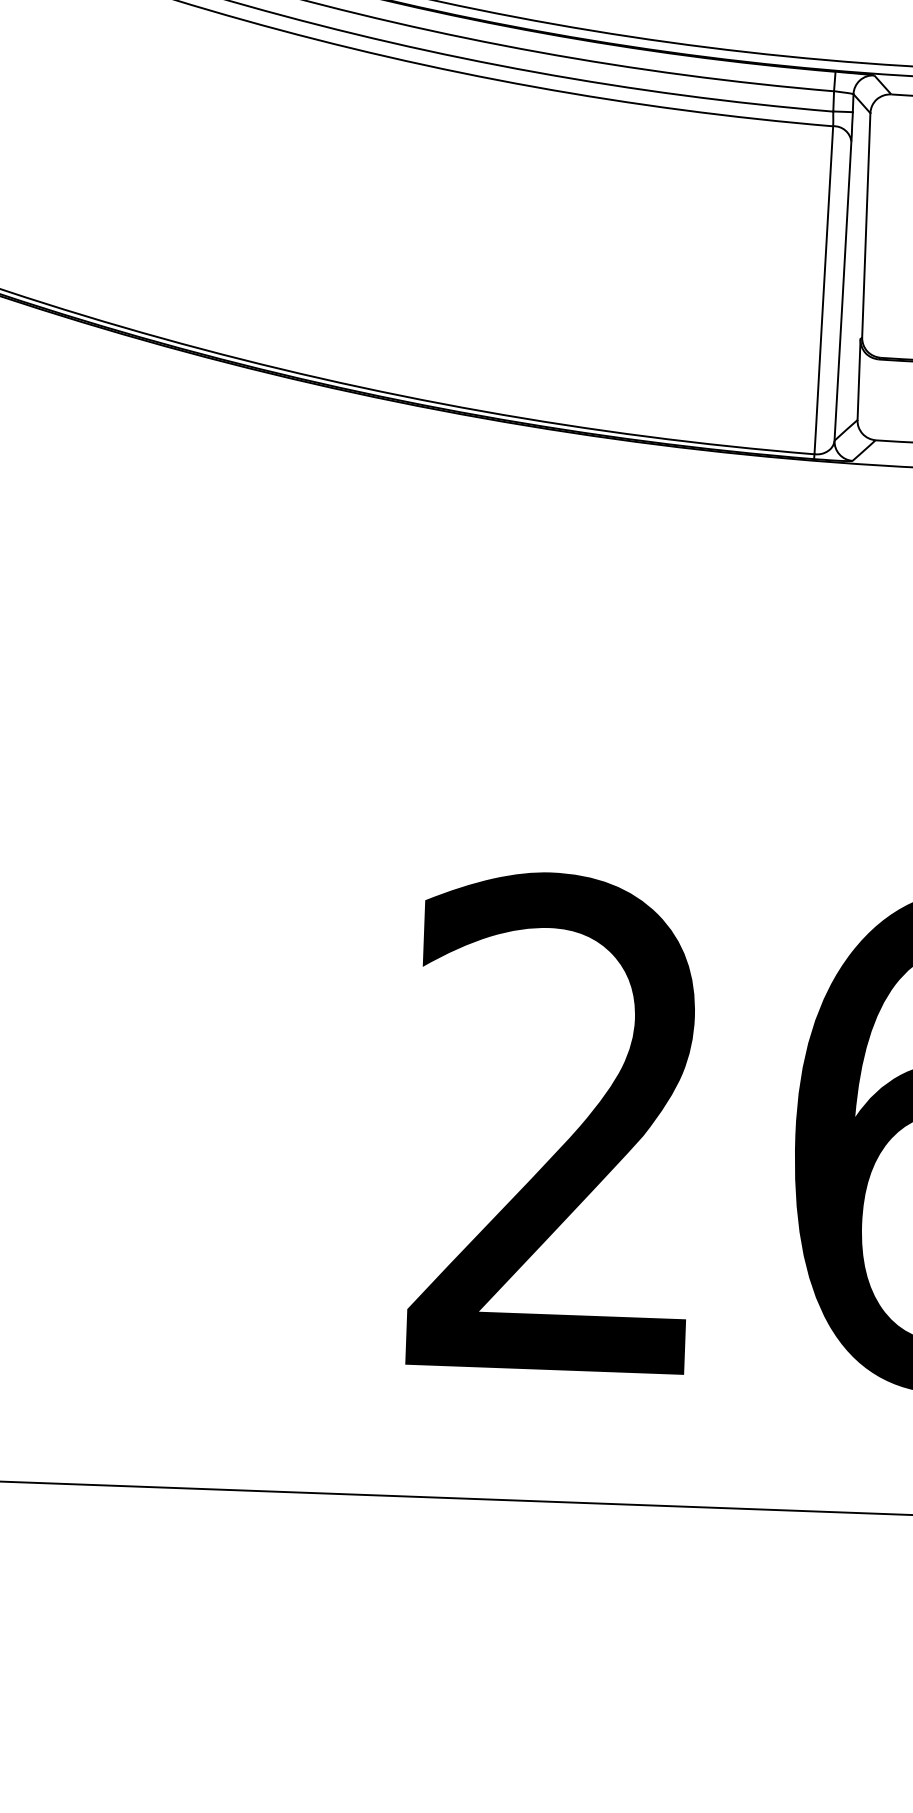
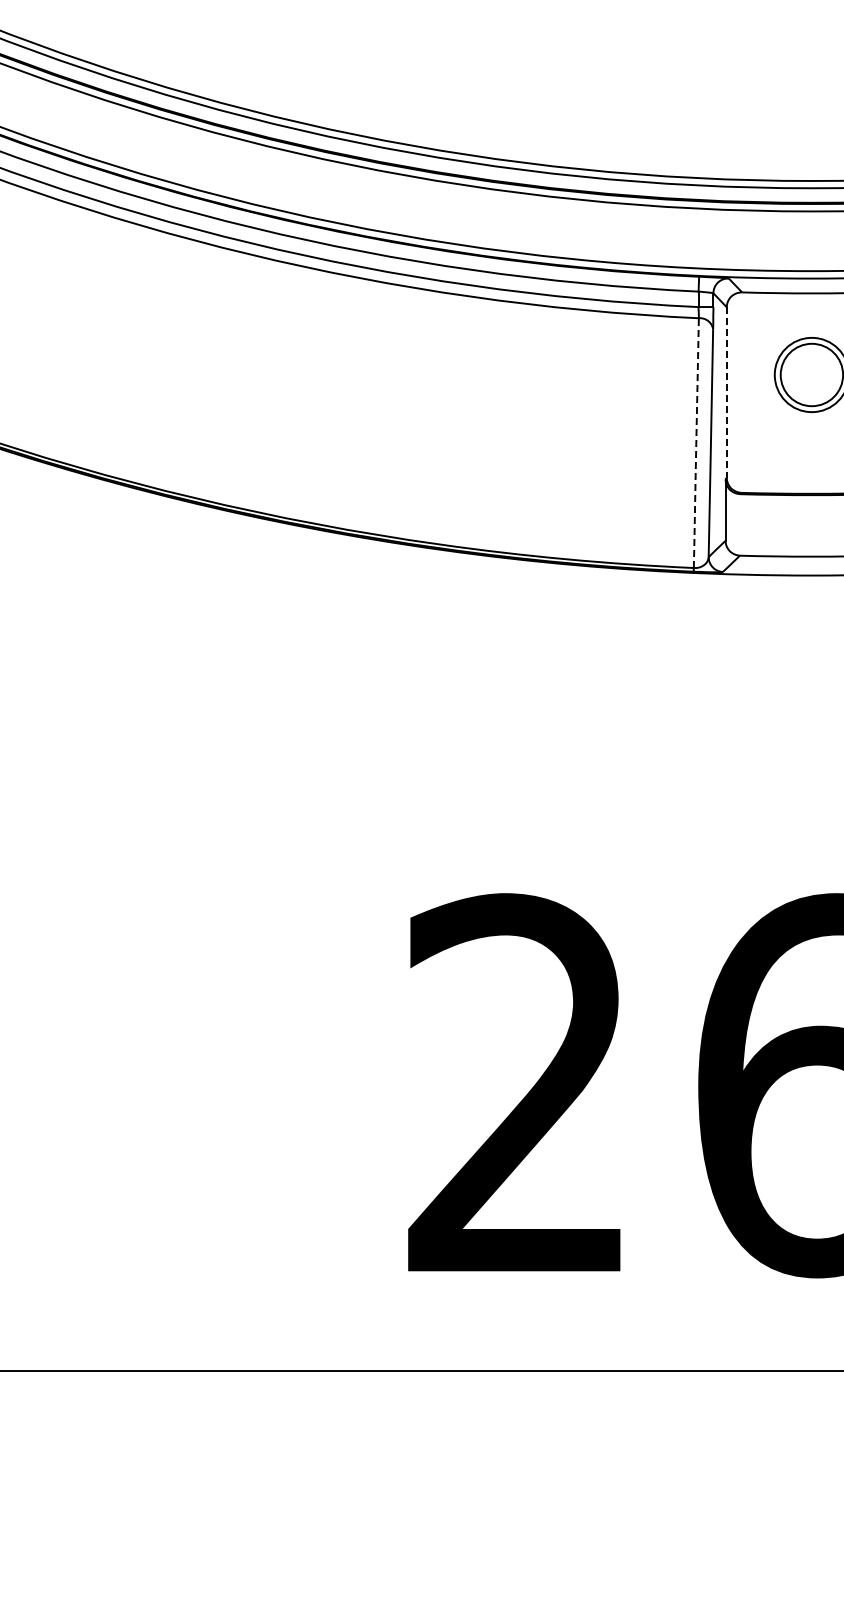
line: (865, 226) -> (726, 393), solid -> dashed
line: (824, 290) -> (696, 443), solid -> dashed

